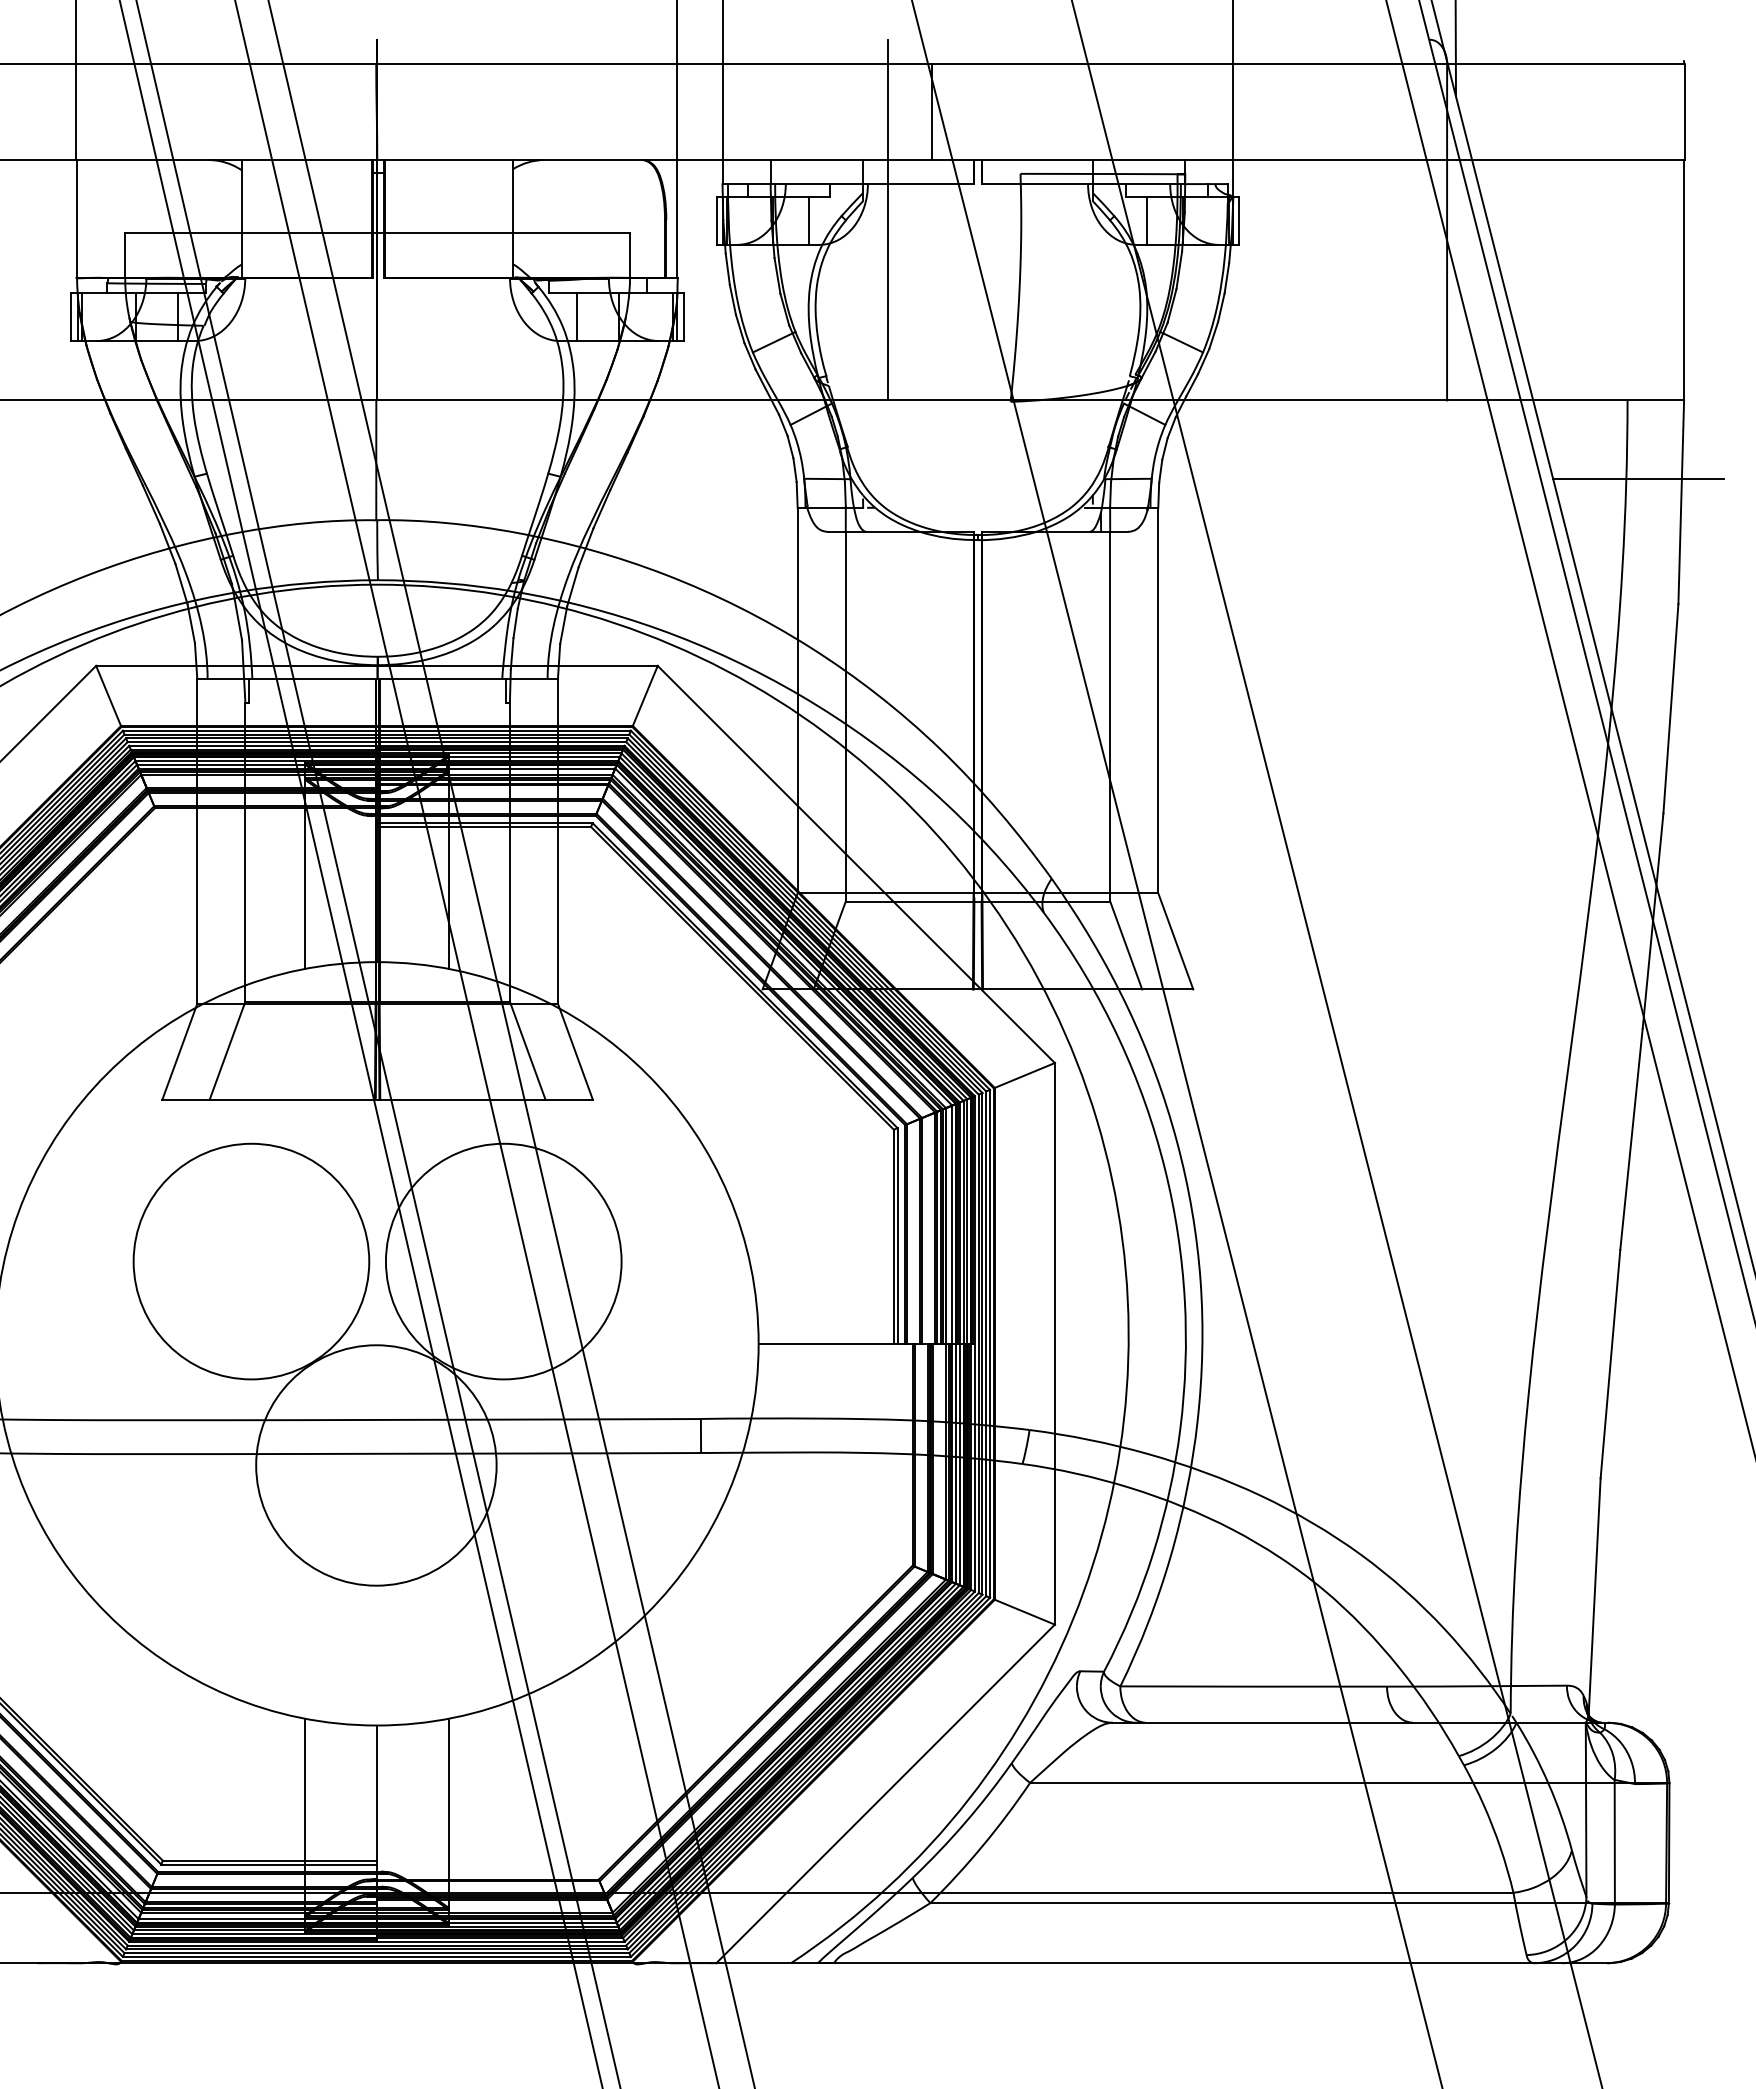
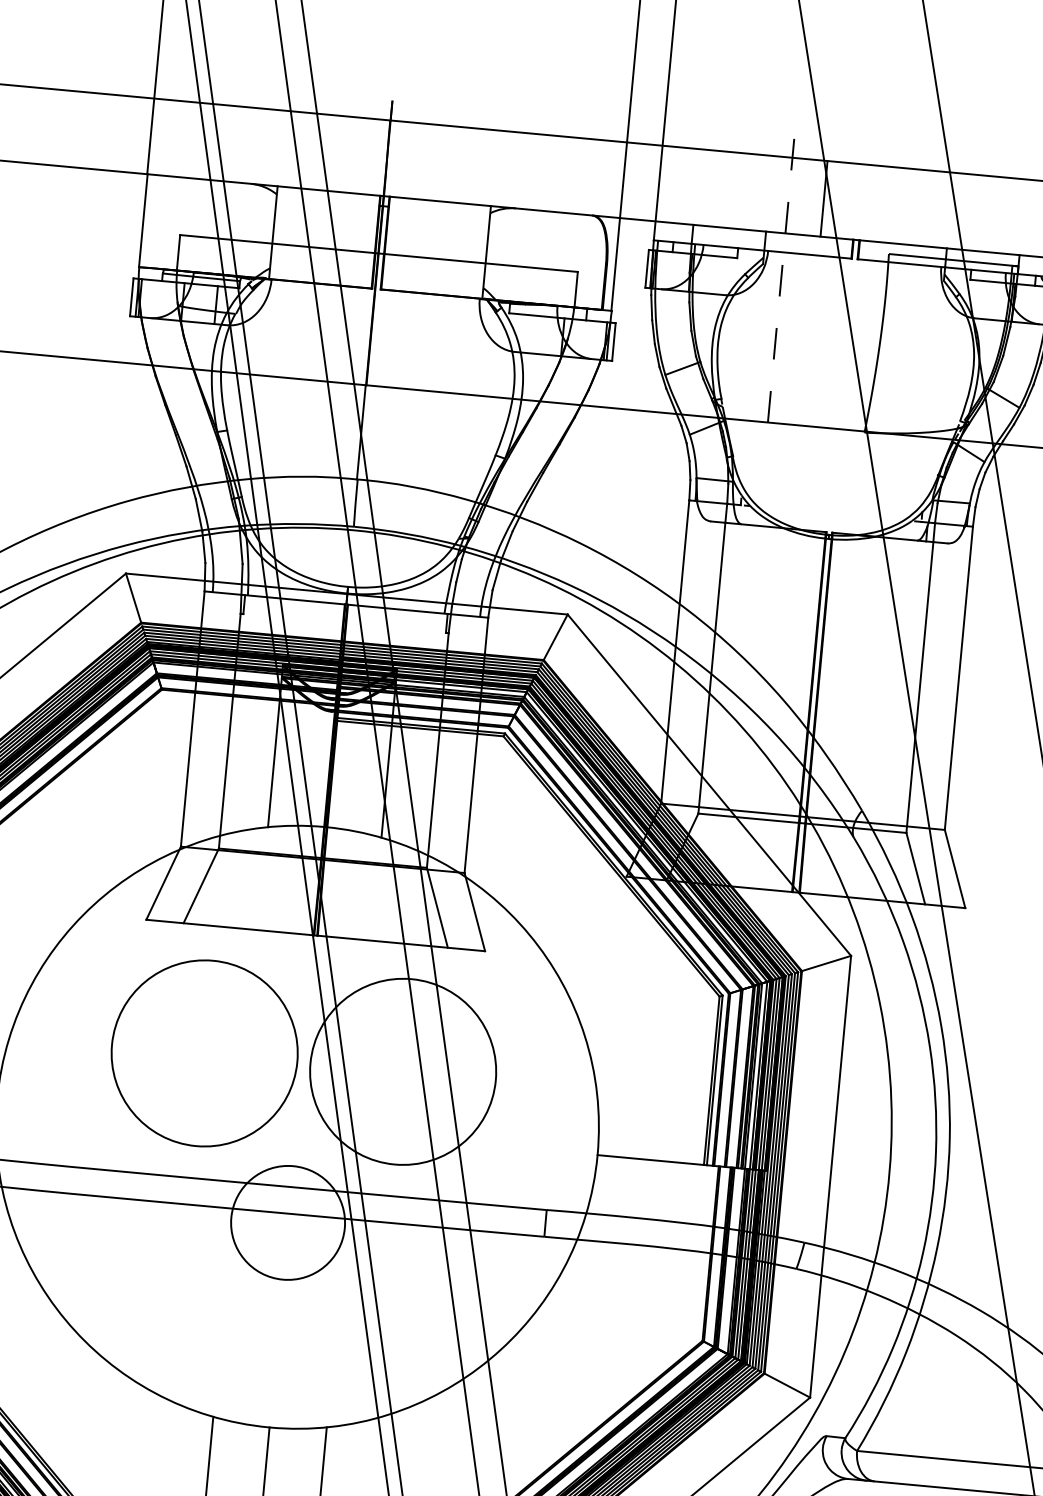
line: (887, 219) -> (780, 280), solid -> dashed
line: (808, 220) -> (718, 275), removed
line: (1147, 220) -> (985, 299), removed
line: (576, 316) -> (529, 333), removed
circle: (376, 1465) -> (288, 1222), size x0.6

